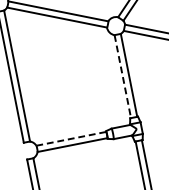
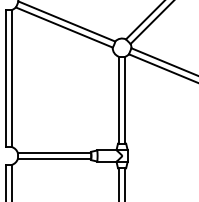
line: (122, 76) -> (118, 100), dashed -> solid
line: (71, 138) -> (54, 152), dashed -> solid

